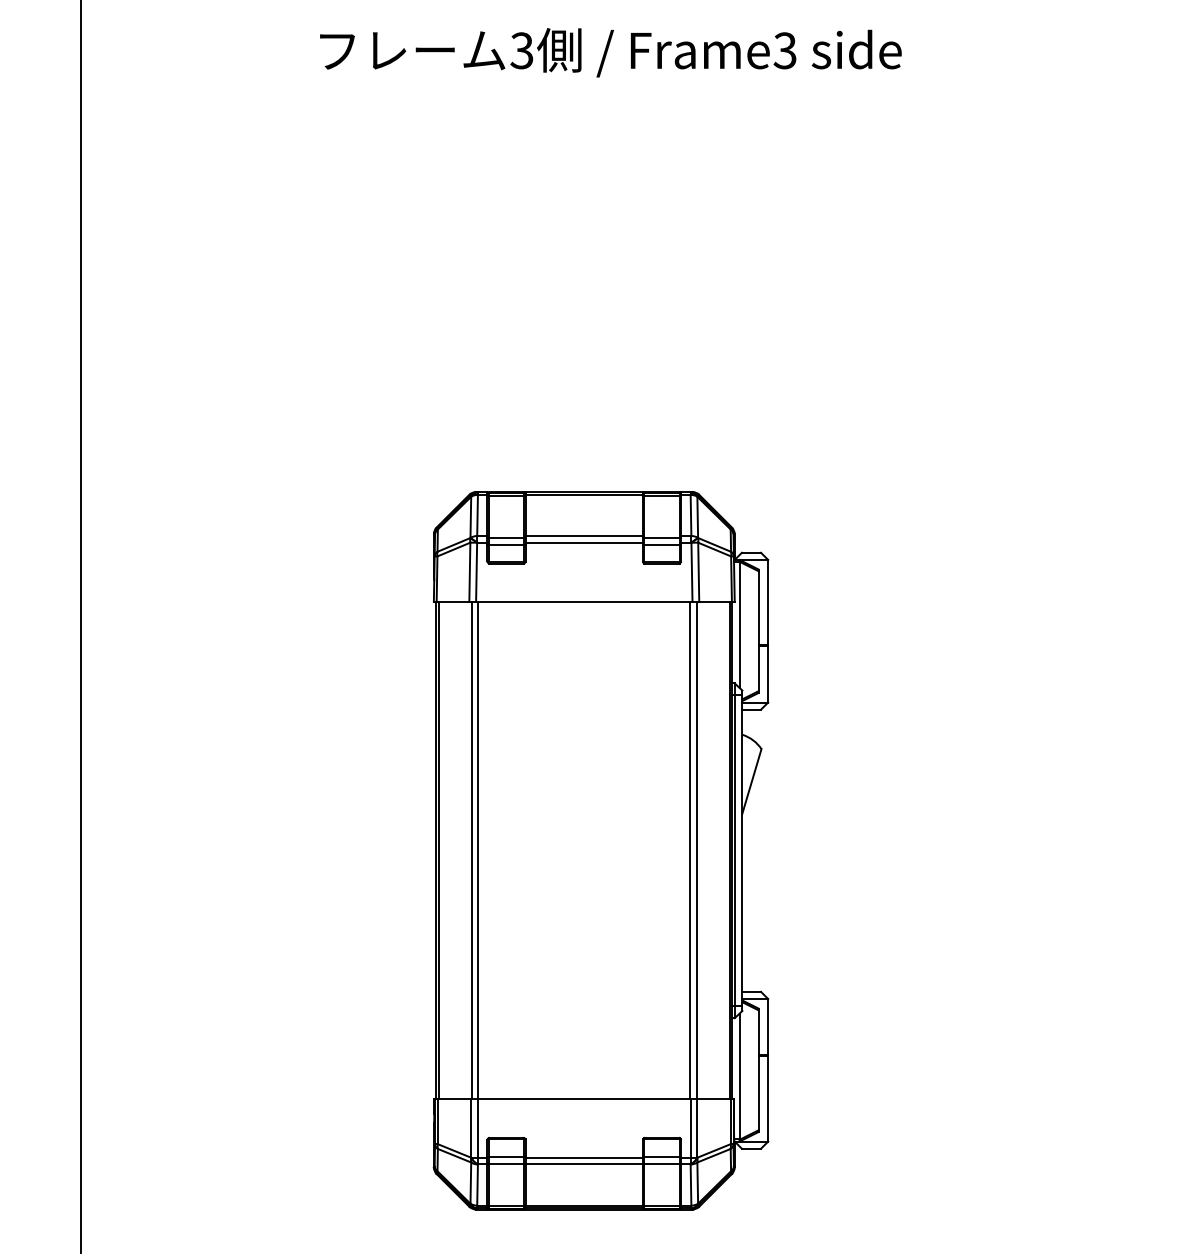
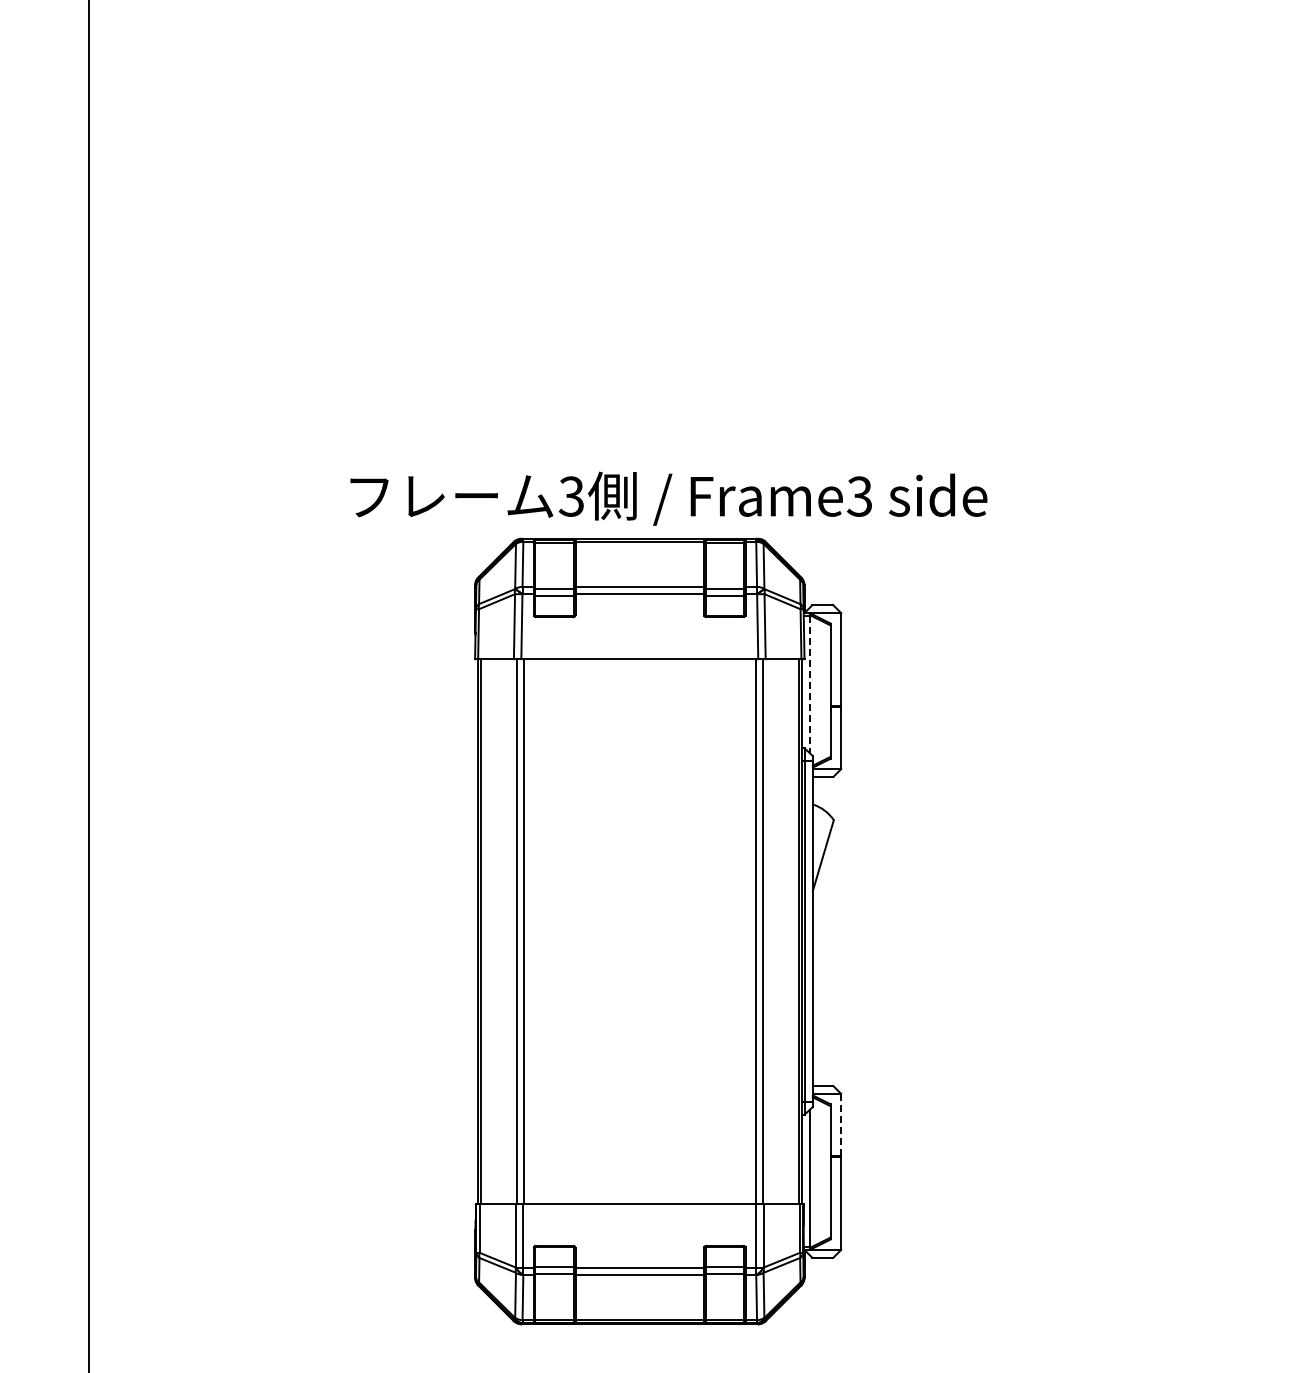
text: (610, 52) -> (668, 498), moved
line: (739, 625) -> (809, 684), solid -> dashed
line: (768, 1027) -> (841, 1124), solid -> dashed

